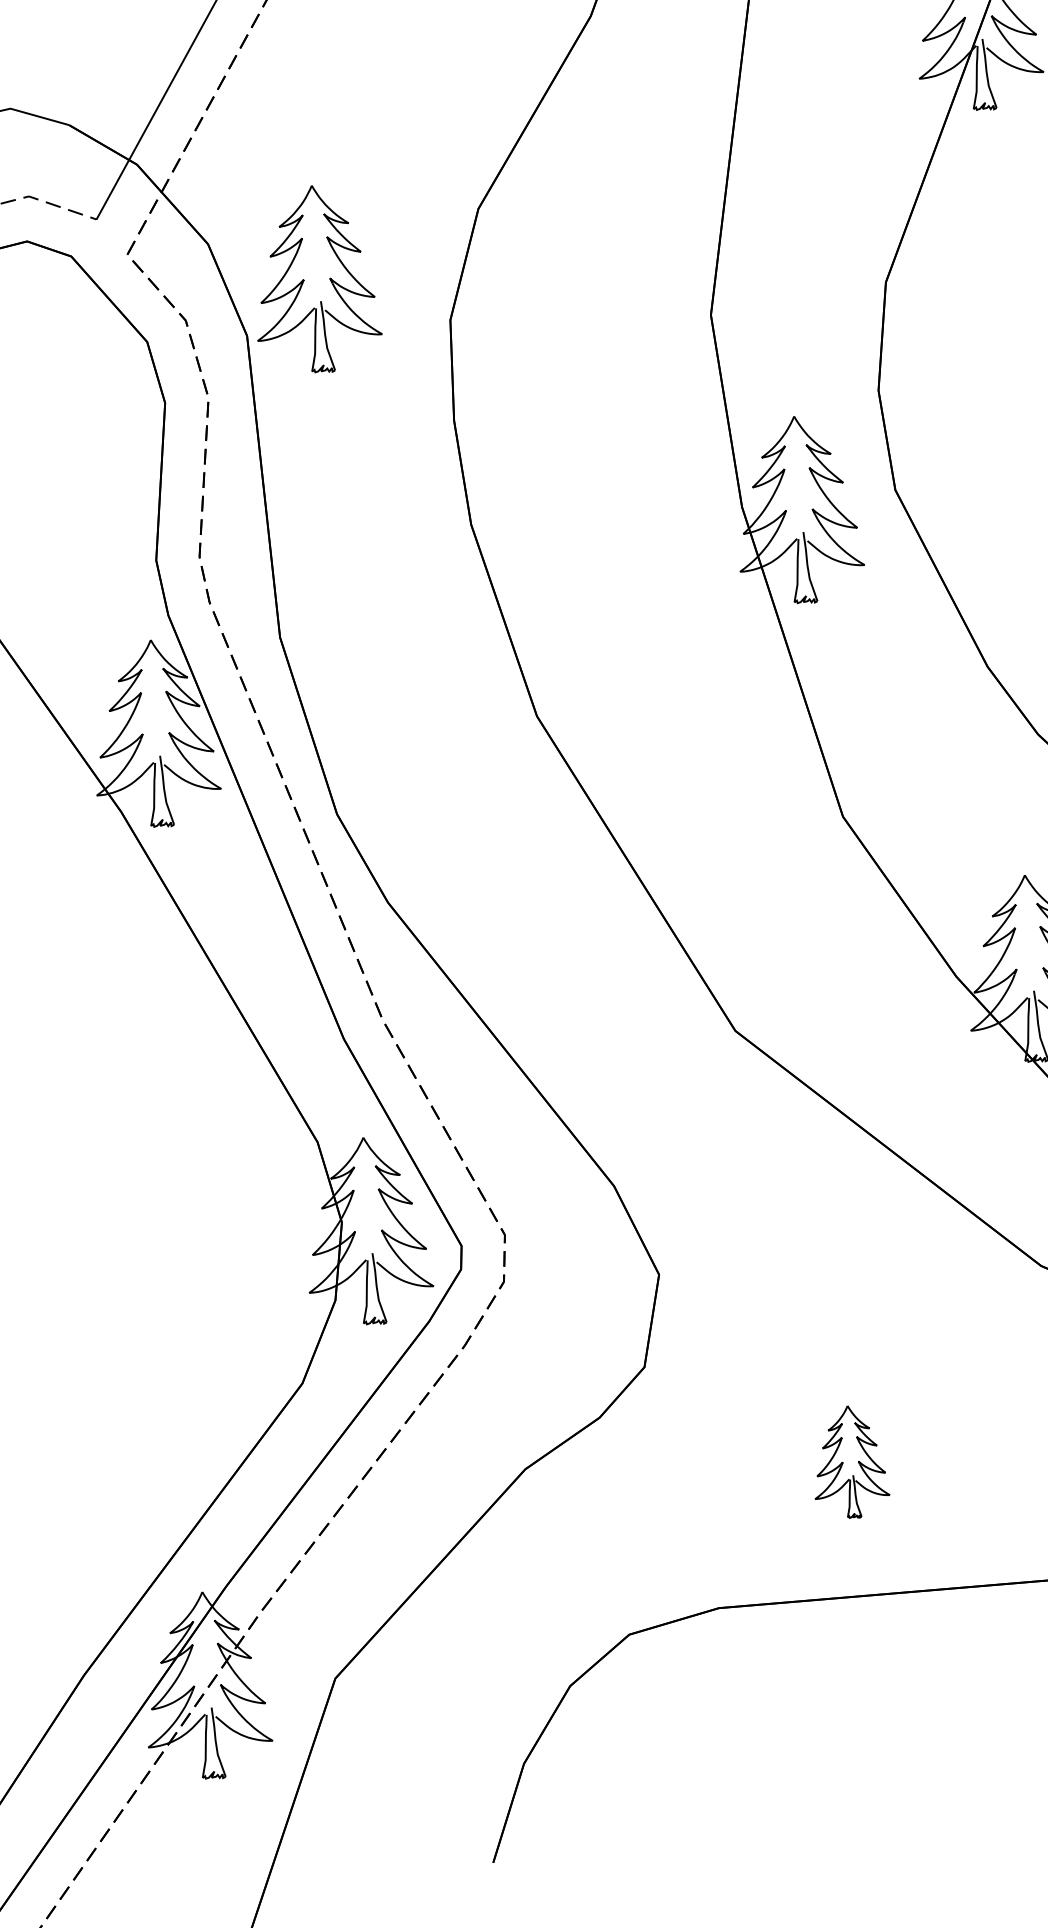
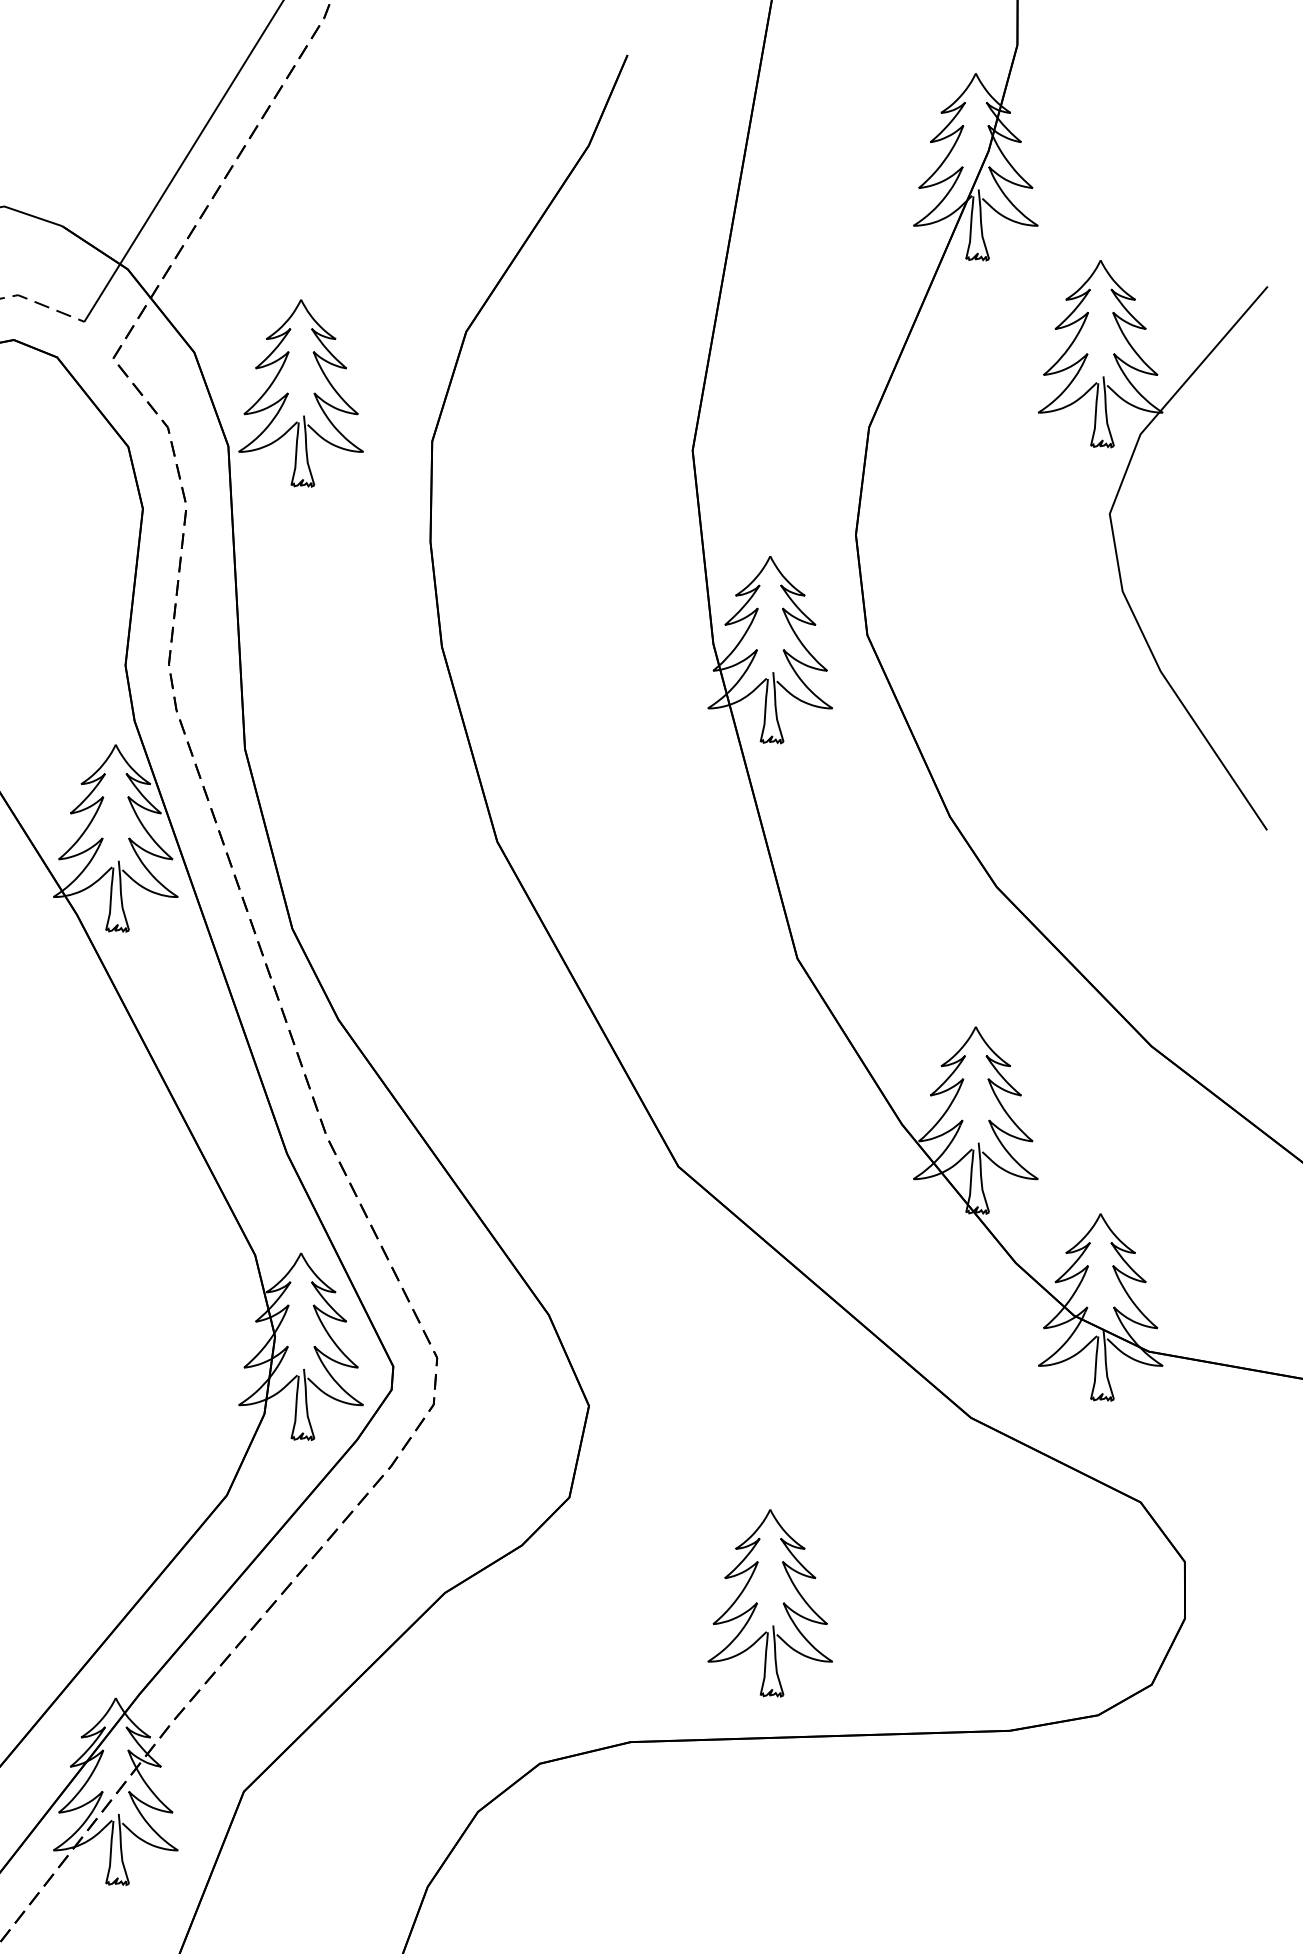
part: (850, 1462) -> (769, 1603), size x1.67

